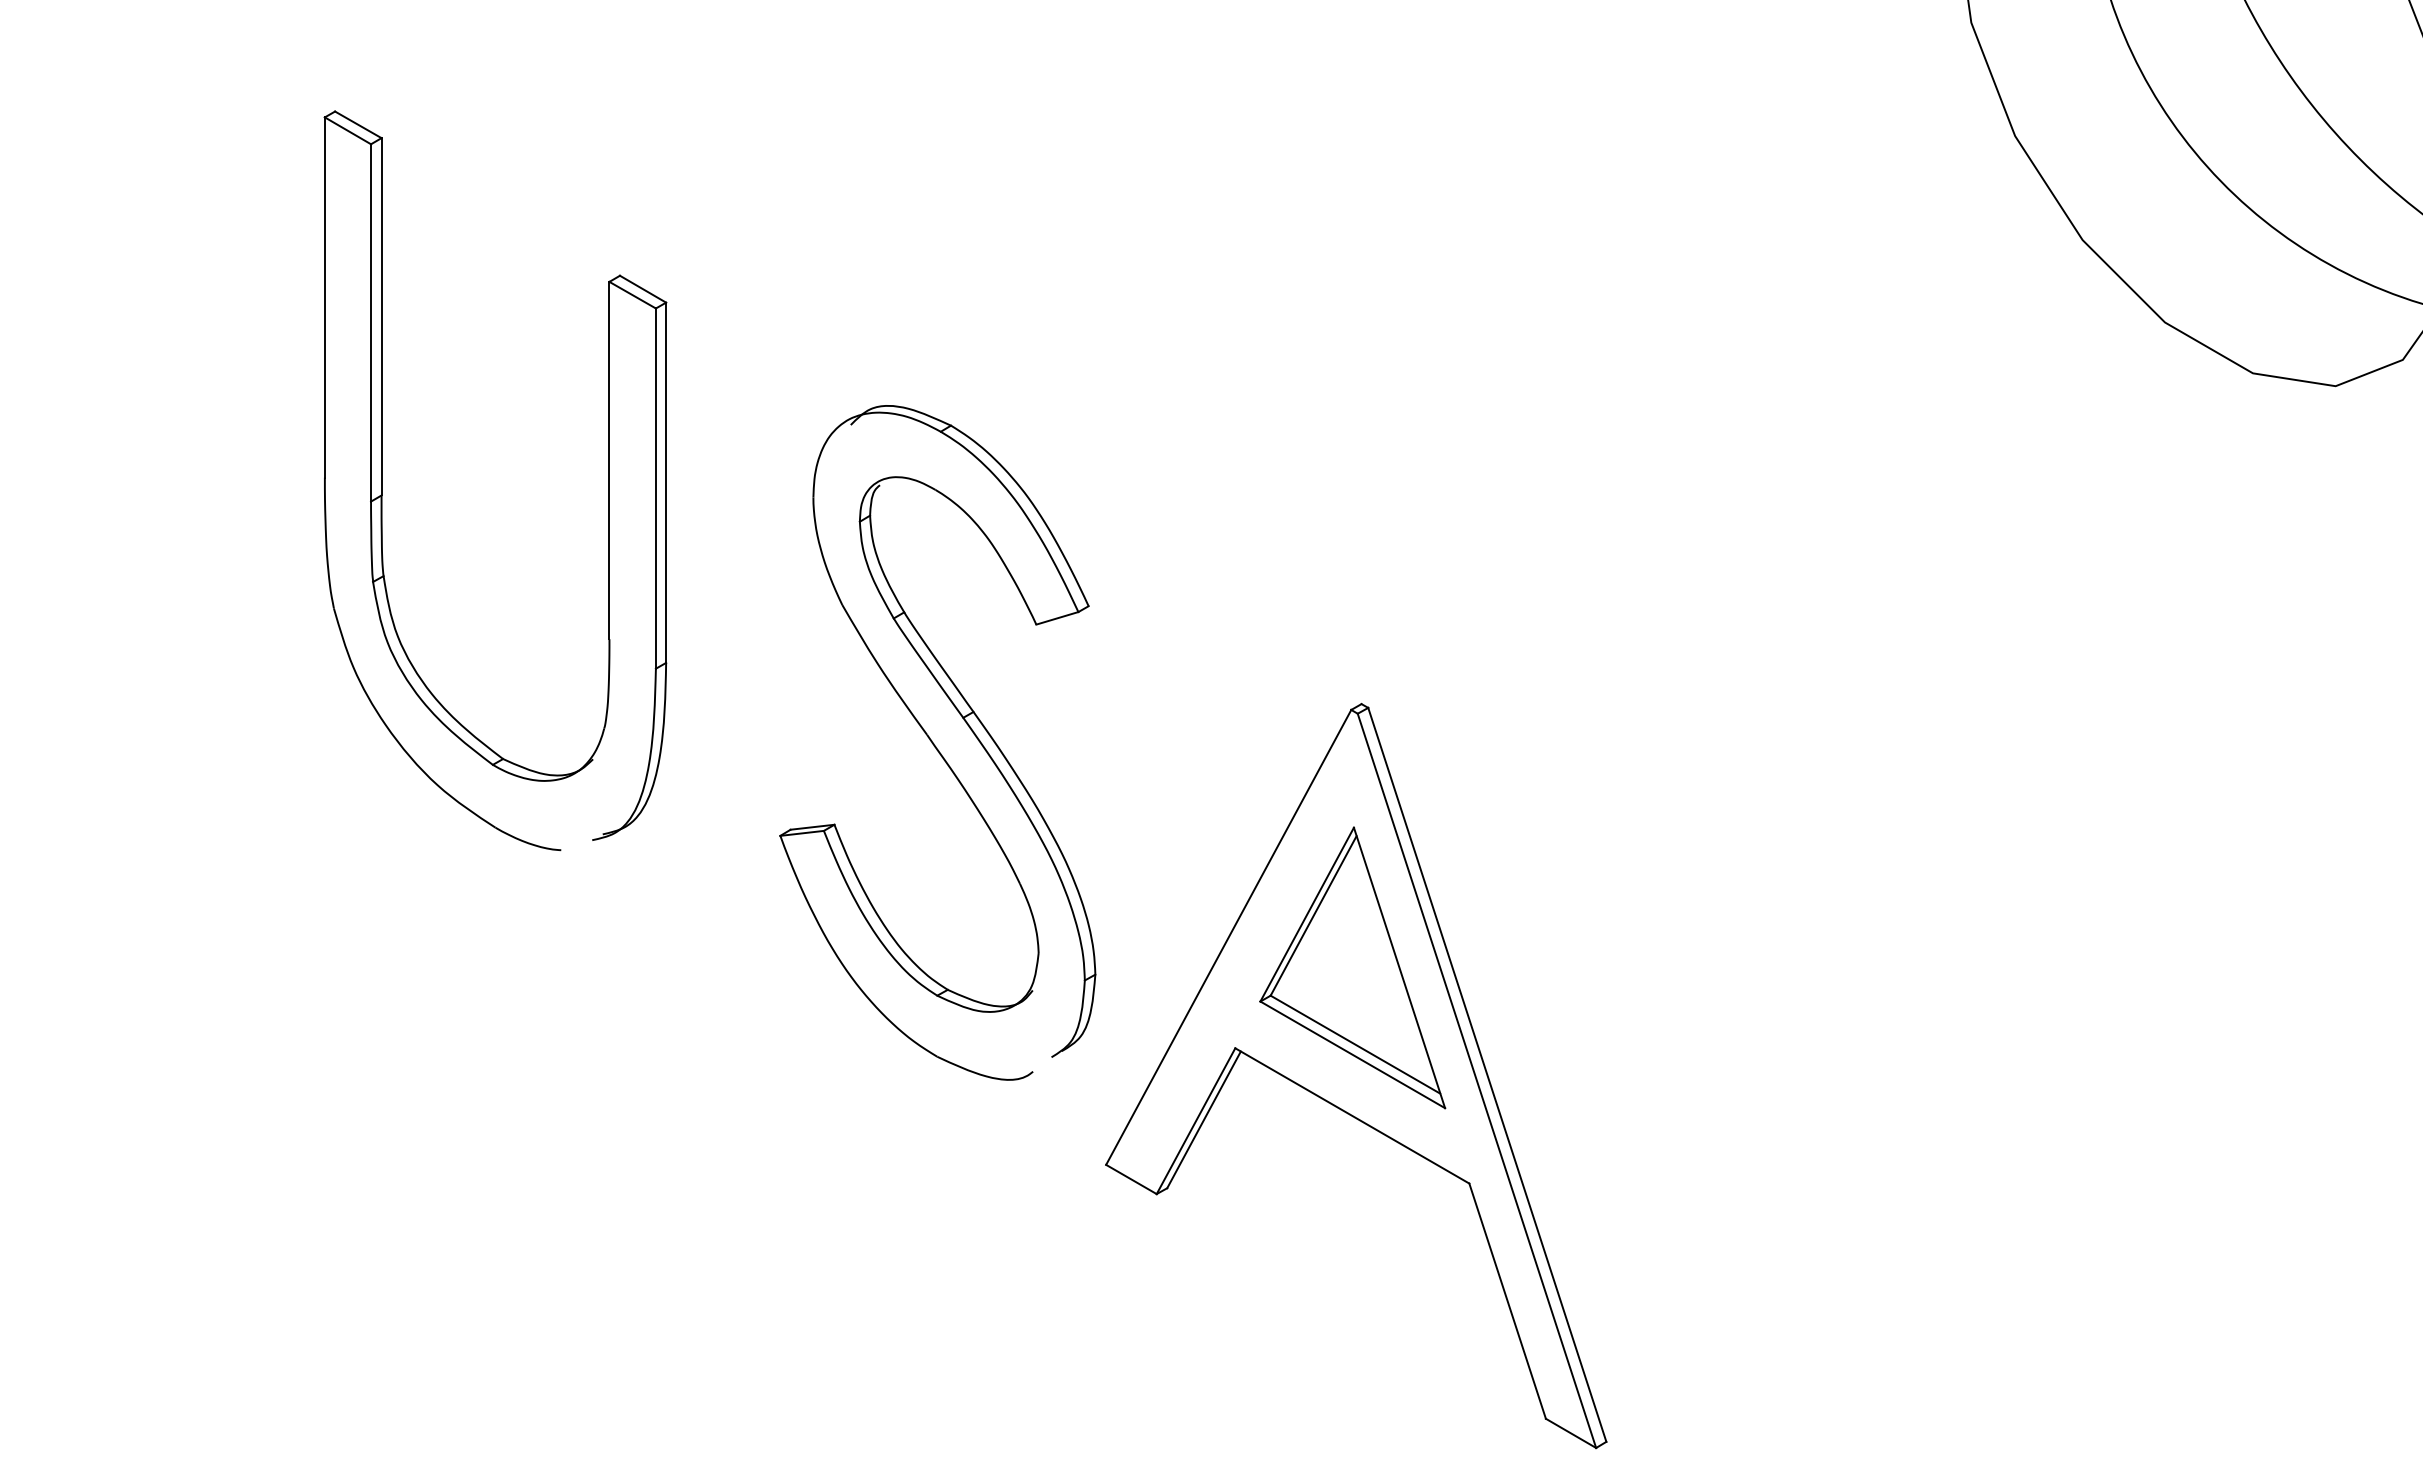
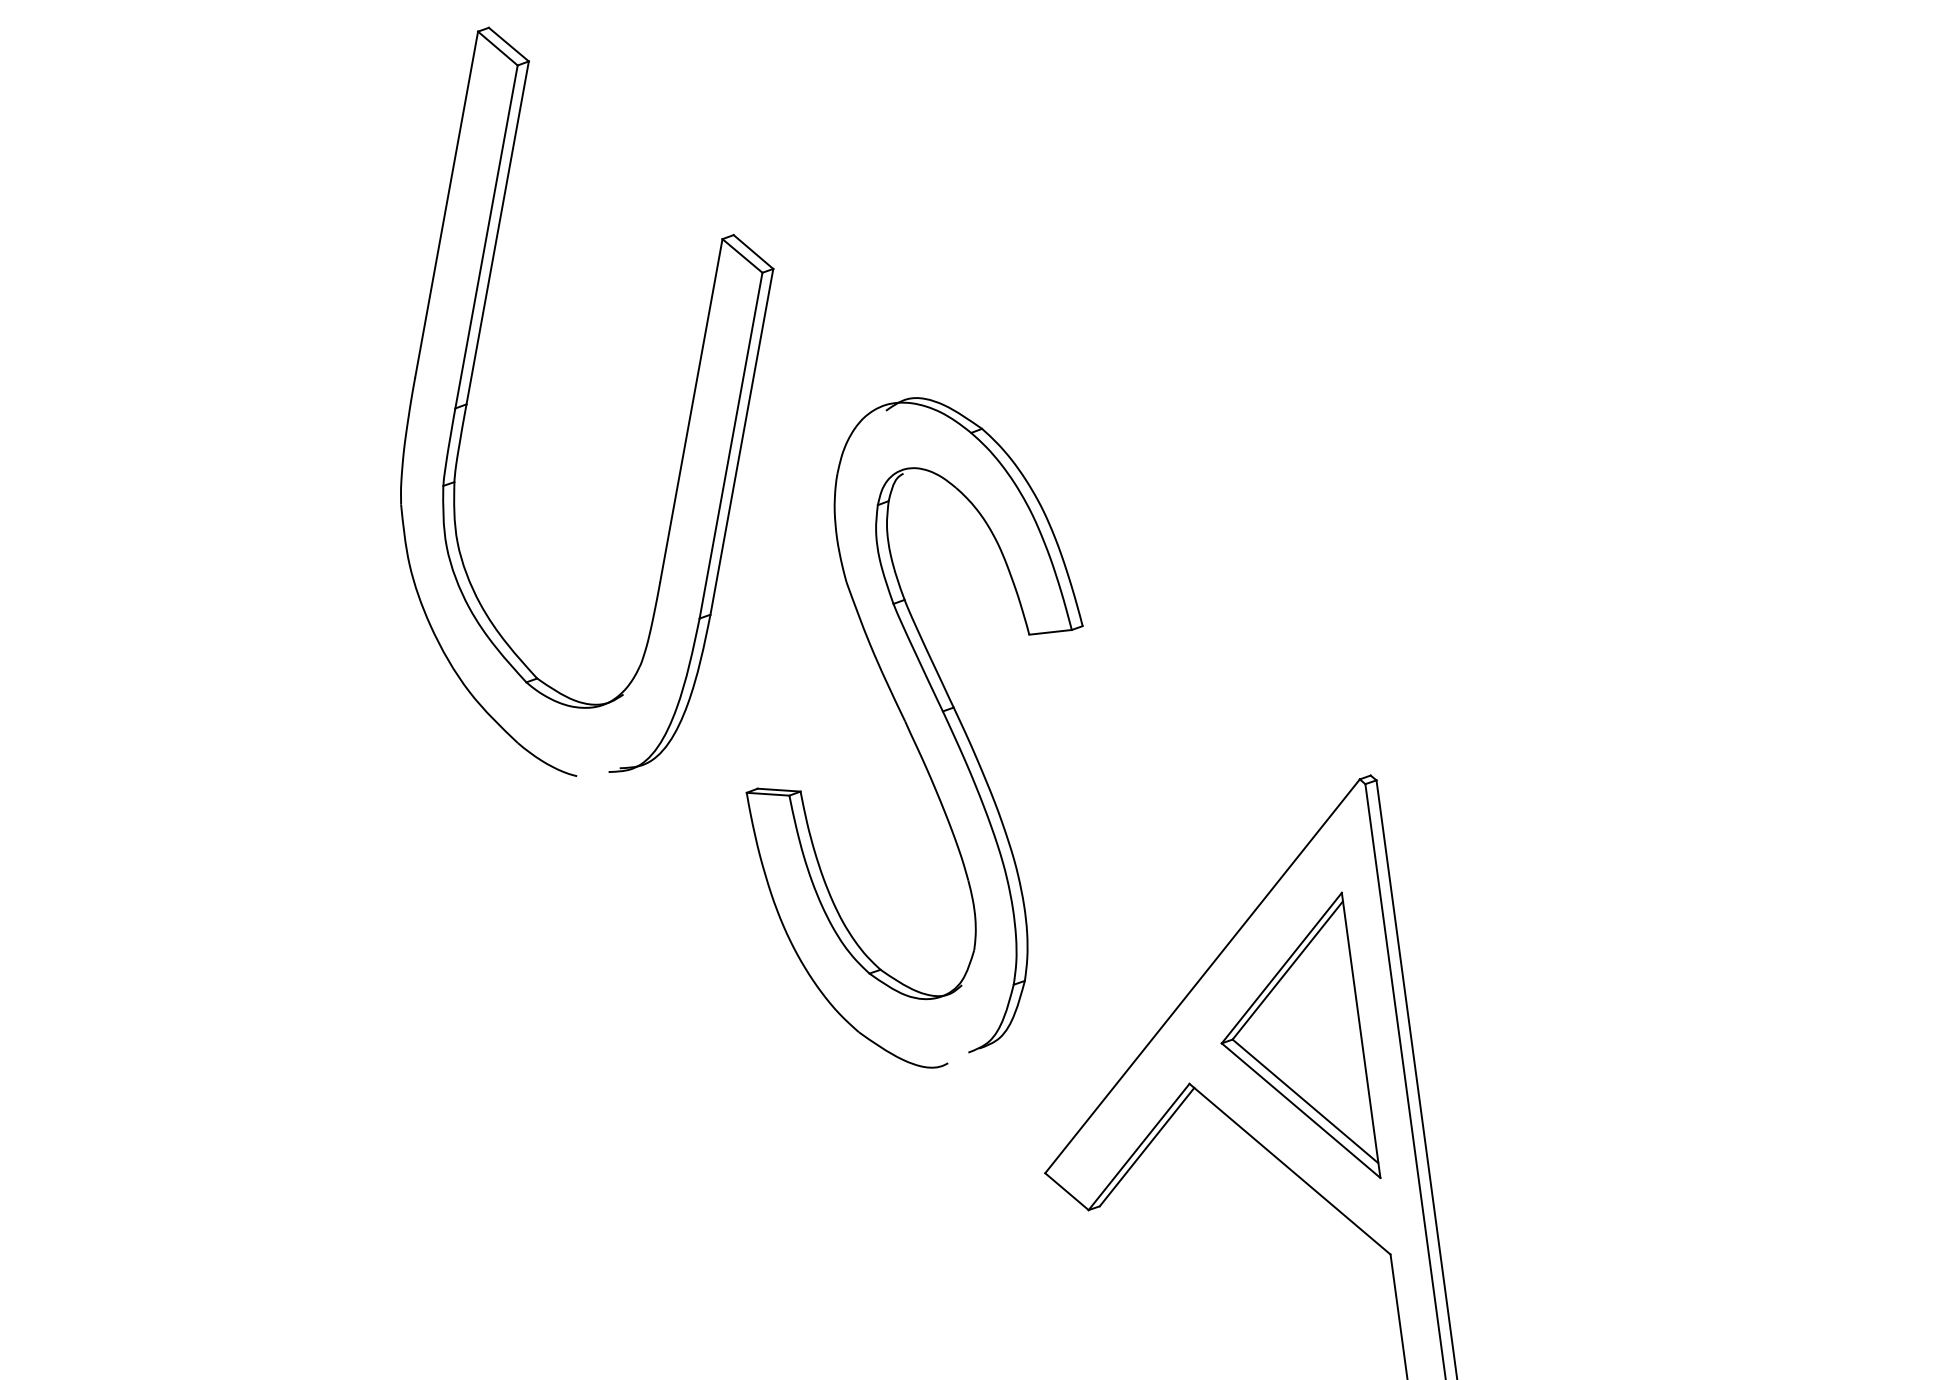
part: (937, 742) -> (913, 730), moved

